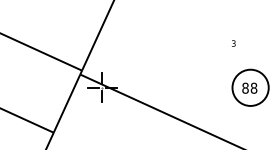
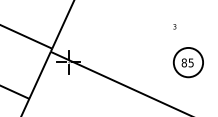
text: (253, 87) -> (190, 62), 88 -> 85

